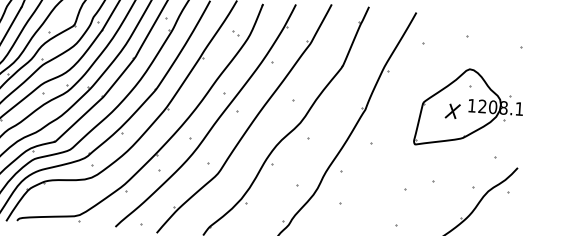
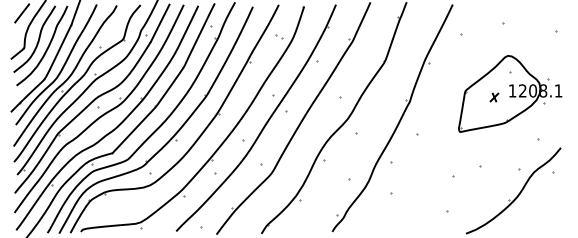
part: (452, 111) -> (494, 97), size x0.6

